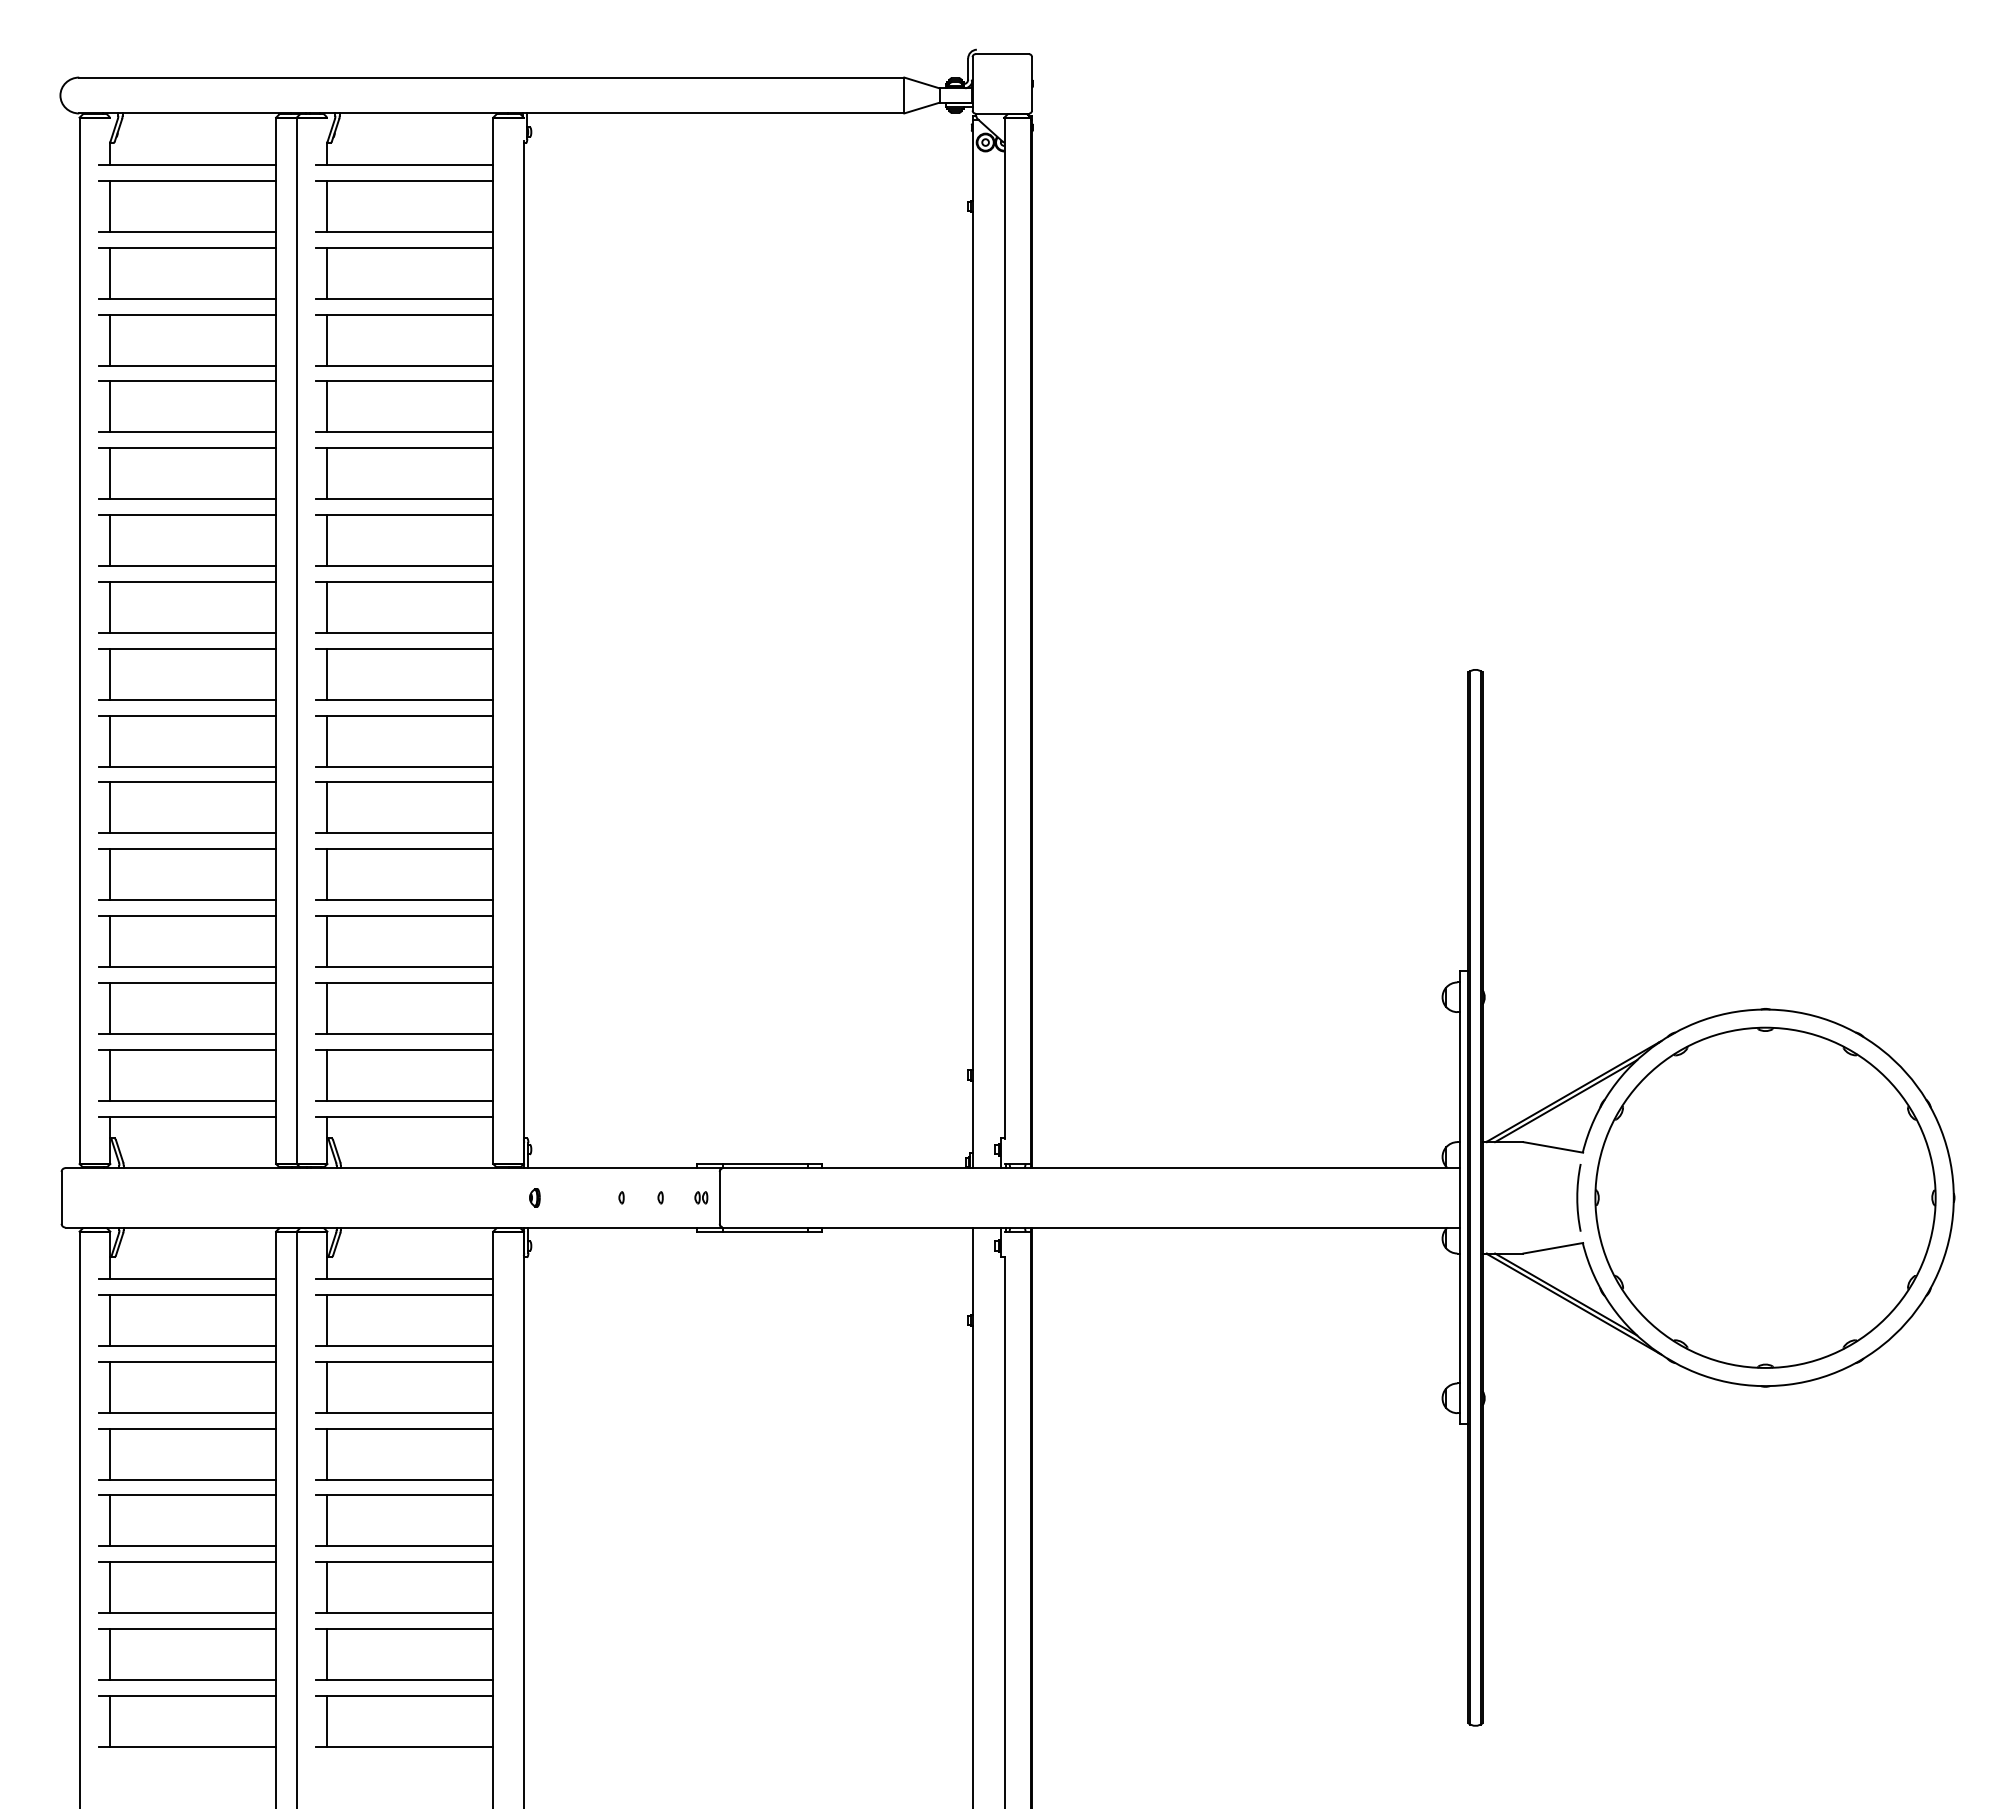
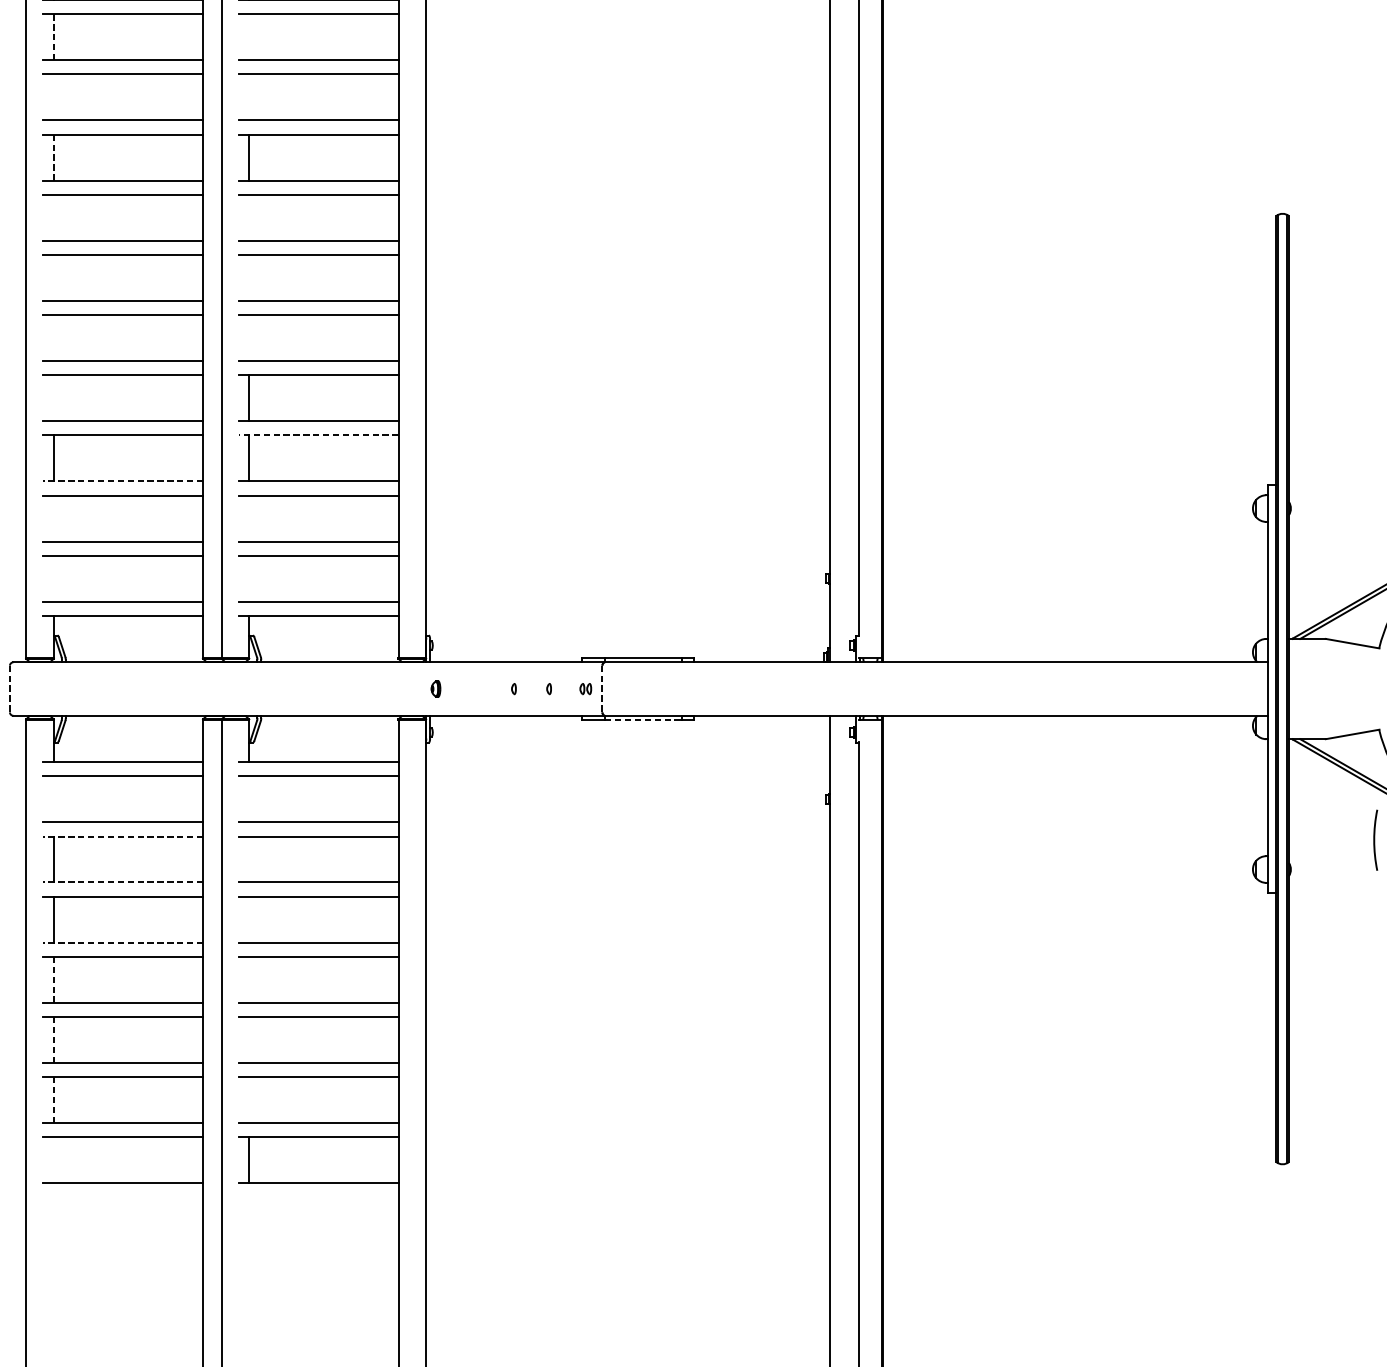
line: (110, 473) -> (53, 37), solid -> dashed
line: (327, 473) -> (249, 37), removed
line: (110, 540) -> (53, 97), removed
line: (327, 540) -> (249, 97), removed
line: (110, 607) -> (53, 157), solid -> dashed
line: (110, 673) -> (53, 217), removed
line: (327, 673) -> (249, 217), removed
line: (110, 740) -> (53, 277), removed
line: (327, 740) -> (249, 277), removed
line: (110, 807) -> (53, 337), removed
line: (327, 807) -> (249, 337), removed
line: (110, 874) -> (53, 398), removed
line: (404, 916) -> (318, 435), solid -> dashed
line: (187, 967) -> (123, 481), solid -> dashed
line: (110, 1007) -> (53, 517), removed
line: (327, 1007) -> (249, 517), removed
line: (110, 1074) -> (53, 578), removed
line: (327, 1074) -> (249, 578), removed
line: (61, 1197) -> (9, 688), solid -> dashed
line: (719, 1197) -> (602, 688), solid -> dashed
arc: (1578, 1197) -> (1375, 839), moved
line: (765, 1232) -> (643, 720), solid -> dashed
line: (110, 1319) -> (53, 798), removed
line: (327, 1319) -> (249, 798), removed
line: (187, 1361) -> (123, 836), solid -> dashed
line: (327, 1386) -> (249, 858), removed
line: (187, 1412) -> (123, 882), solid -> dashed
line: (327, 1453) -> (249, 919), removed
line: (187, 1479) -> (123, 942), solid -> dashed
line: (110, 1520) -> (53, 979), solid -> dashed
line: (327, 1520) -> (249, 979), removed
line: (110, 1587) -> (53, 1039), solid -> dashed
line: (327, 1587) -> (249, 1039), removed
line: (110, 1654) -> (53, 1100), solid -> dashed
line: (327, 1654) -> (249, 1100), removed
line: (110, 1720) -> (53, 1159), removed

